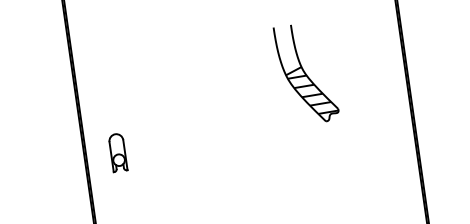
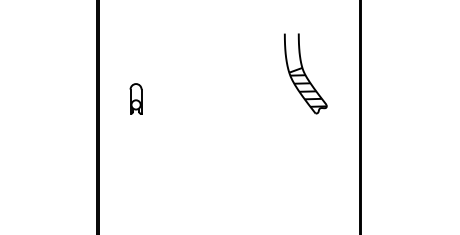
part: (306, 73) -> (305, 73), moved
part: (117, 152) -> (135, 98), moved

